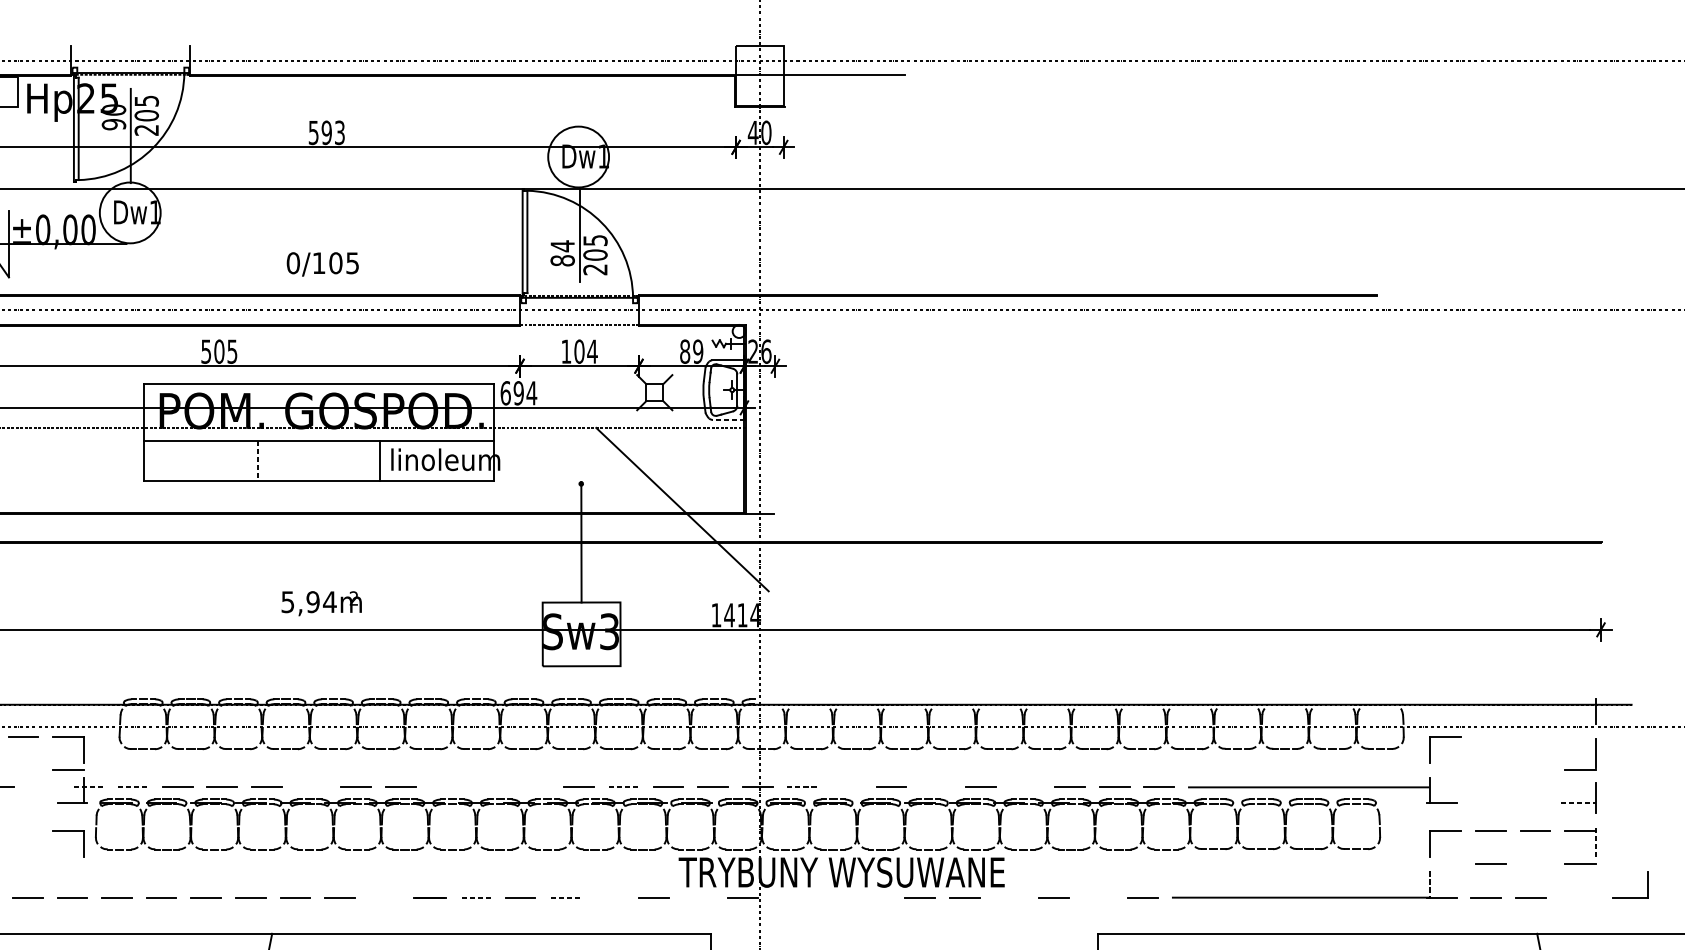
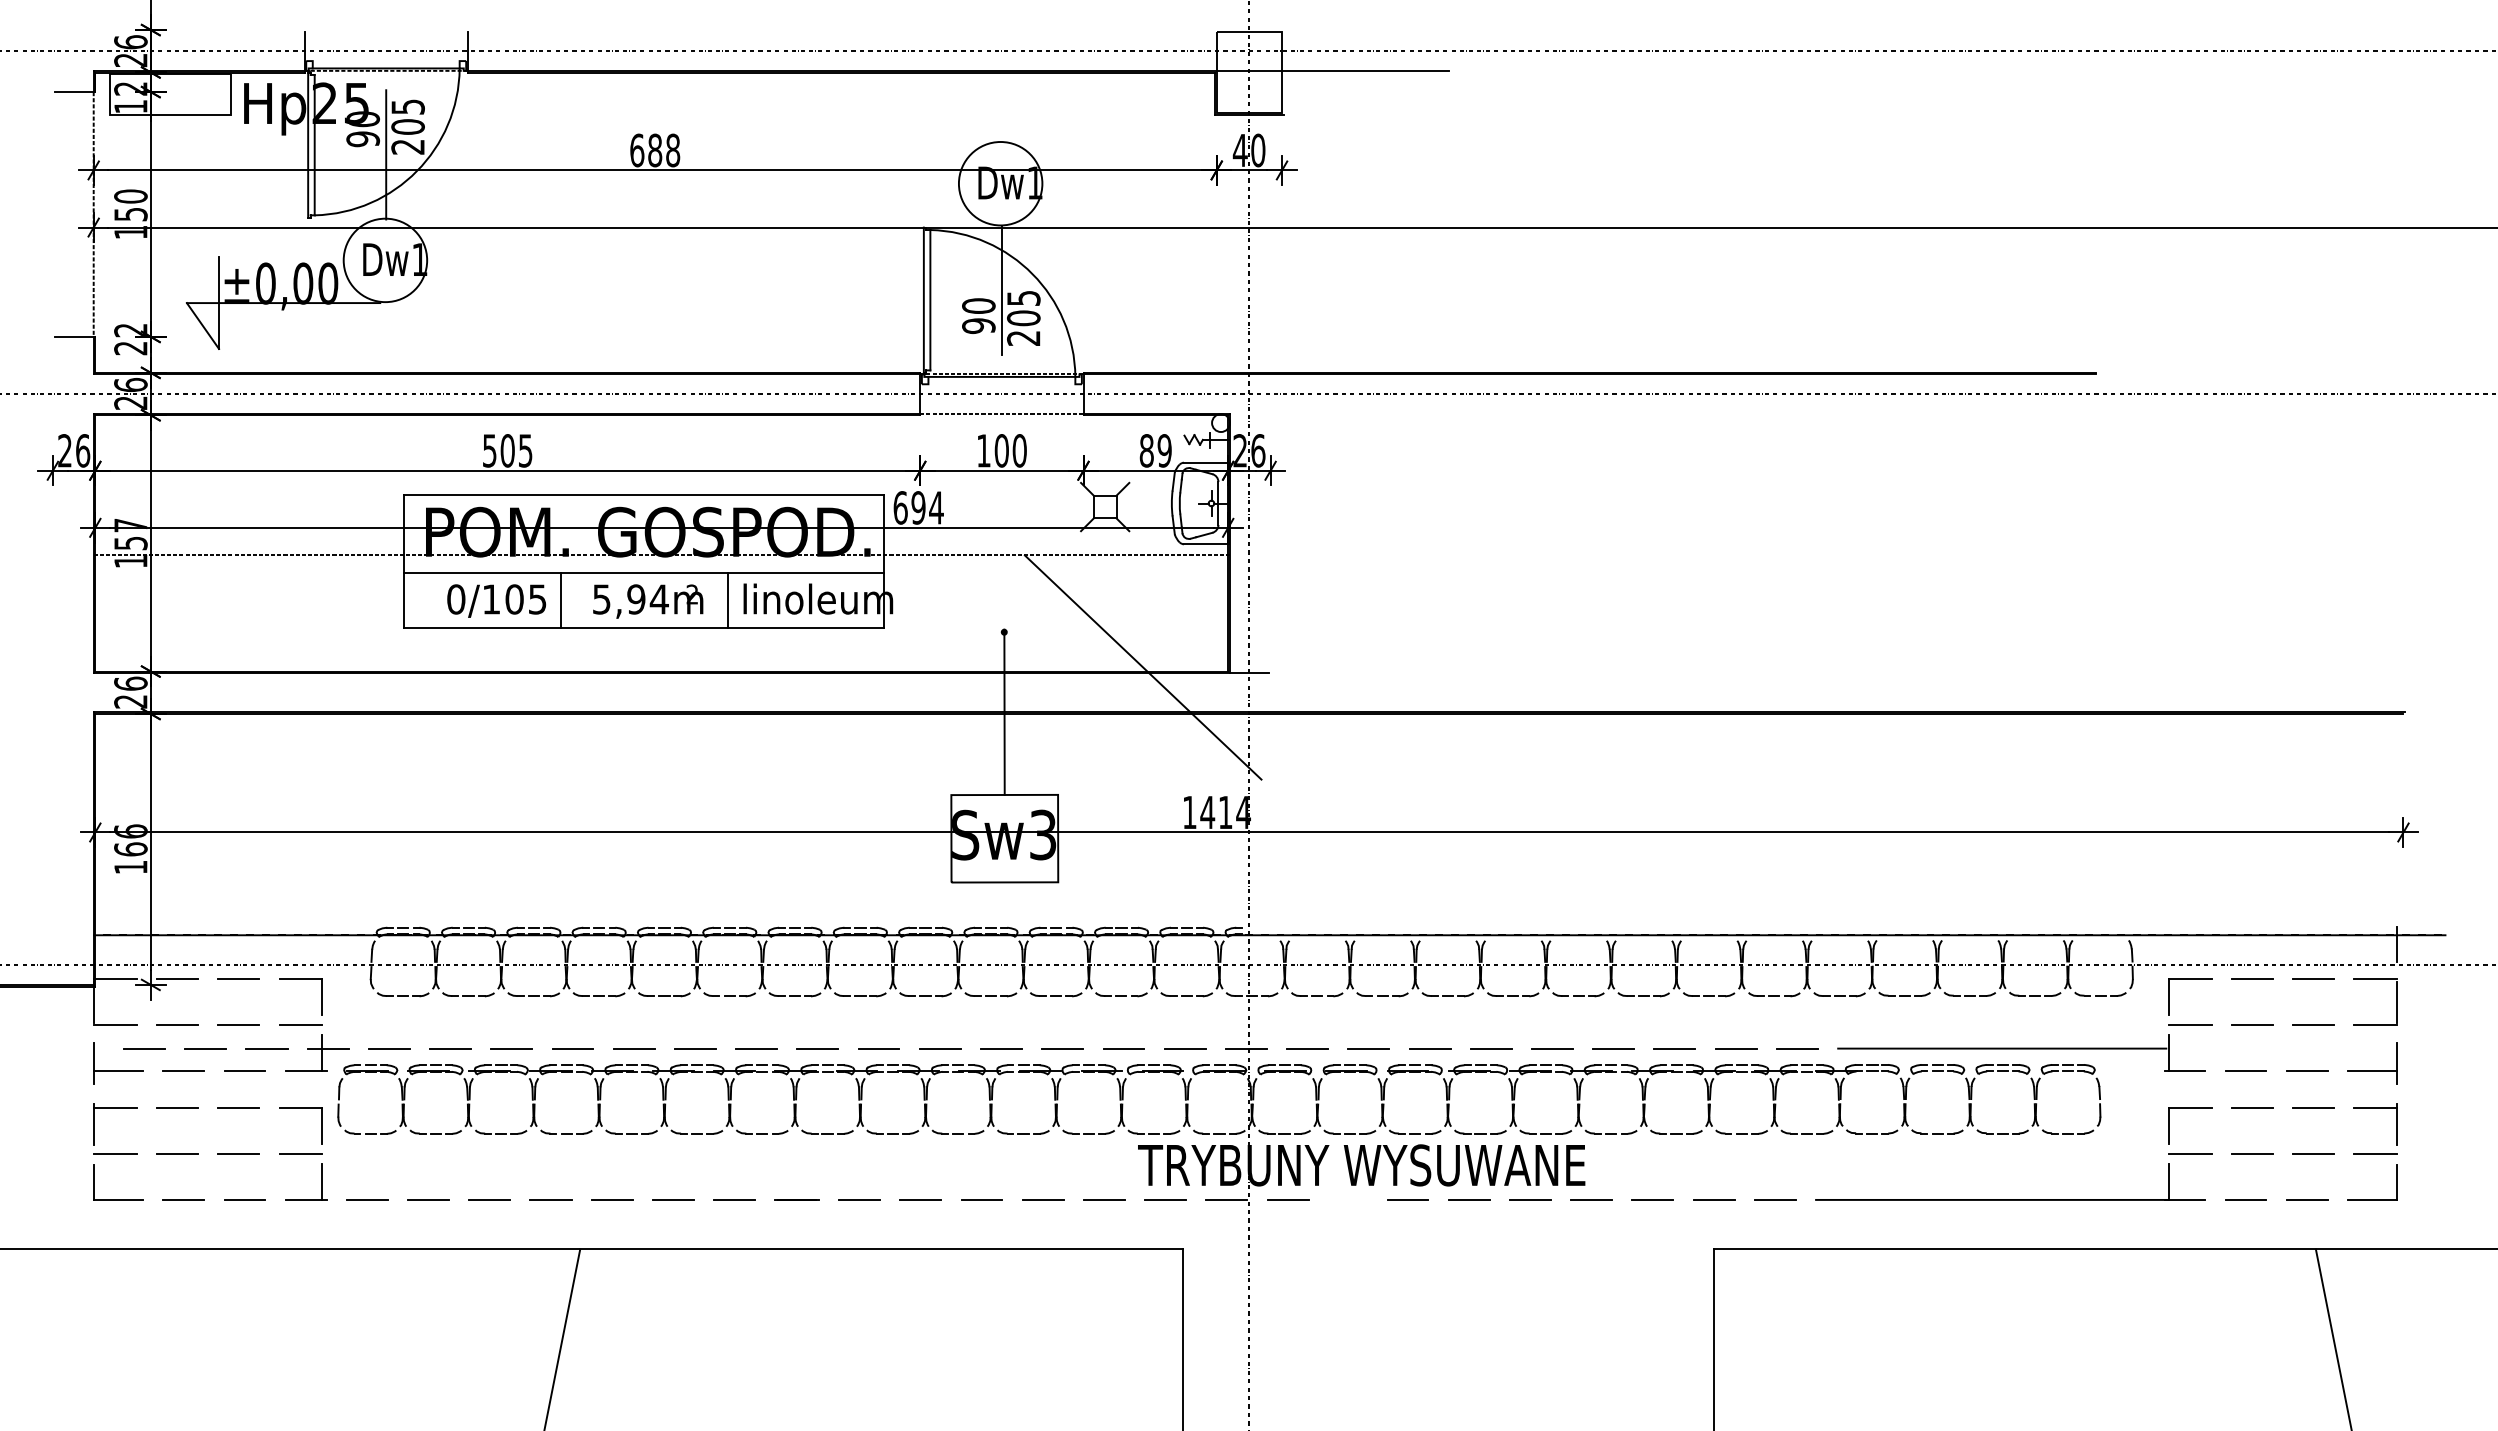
text: (327, 132) -> (655, 150), 593 -> 688
text: (562, 253) -> (978, 315), 84 -> 90
text: (322, 264) -> (496, 600), moved
text: (592, 351) -> (1019, 450), 104 -> 100
line: (728, 419) -> (1206, 544), dashed -> solid
line: (257, 460) -> (560, 600), dashed -> solid
text: (321, 603) -> (648, 601), moved
line: (1490, 736) -> (2251, 979), added
line: (1535, 736) -> (2313, 979), added
line: (1580, 736) -> (2375, 979), added
line: (23, 770) -> (238, 1025), added
line: (1445, 770) -> (2189, 1025), added
line: (1490, 770) -> (2251, 1025), added
line: (1535, 770) -> (2313, 1025), added
line: (43, 787) -> (266, 1048), added
line: (88, 787) -> (328, 1048), dashed -> solid
line: (133, 787) -> (389, 1048), dashed -> solid
line: (311, 787) -> (633, 1048), added
line: (445, 787) -> (817, 1048), added
line: (489, 787) -> (878, 1048), added
line: (534, 787) -> (939, 1048), added
line: (624, 787) -> (1063, 1048), dashed -> solid
line: (802, 787) -> (1307, 1048), dashed -> solid
line: (846, 787) -> (1368, 1048), added
line: (935, 787) -> (1490, 1048), added
line: (1025, 787) -> (1613, 1048), added
line: (27, 803) -> (244, 1070), added
line: (1485, 803) -> (2245, 1070), added
line: (1530, 803) -> (2306, 1070), added
line: (1579, 803) -> (2373, 1070), dashed -> solid
line: (23, 831) -> (238, 1108), added
line: (1596, 843) -> (2397, 1125), dashed -> solid
line: (23, 863) -> (238, 1153), added
line: (68, 863) -> (300, 1153), added
line: (1445, 863) -> (2189, 1153), added
line: (1535, 863) -> (2313, 1153), added
line: (84, 884) -> (322, 1181), added
line: (1429, 884) -> (2168, 1181), dashed -> solid
line: (384, 897) -> (734, 1199), added
line: (475, 897) -> (859, 1199), dashed -> solid
line: (564, 897) -> (981, 1199), dashed -> solid
line: (609, 897) -> (1042, 1199), added
line: (698, 897) -> (1165, 1199), added
line: (787, 897) -> (1287, 1199), added
line: (875, 897) -> (1407, 1199), added
line: (1009, 897) -> (1591, 1199), added
line: (1098, 897) -> (1713, 1199), added
part: (1630, 897) -> (2372, 1199), moved

